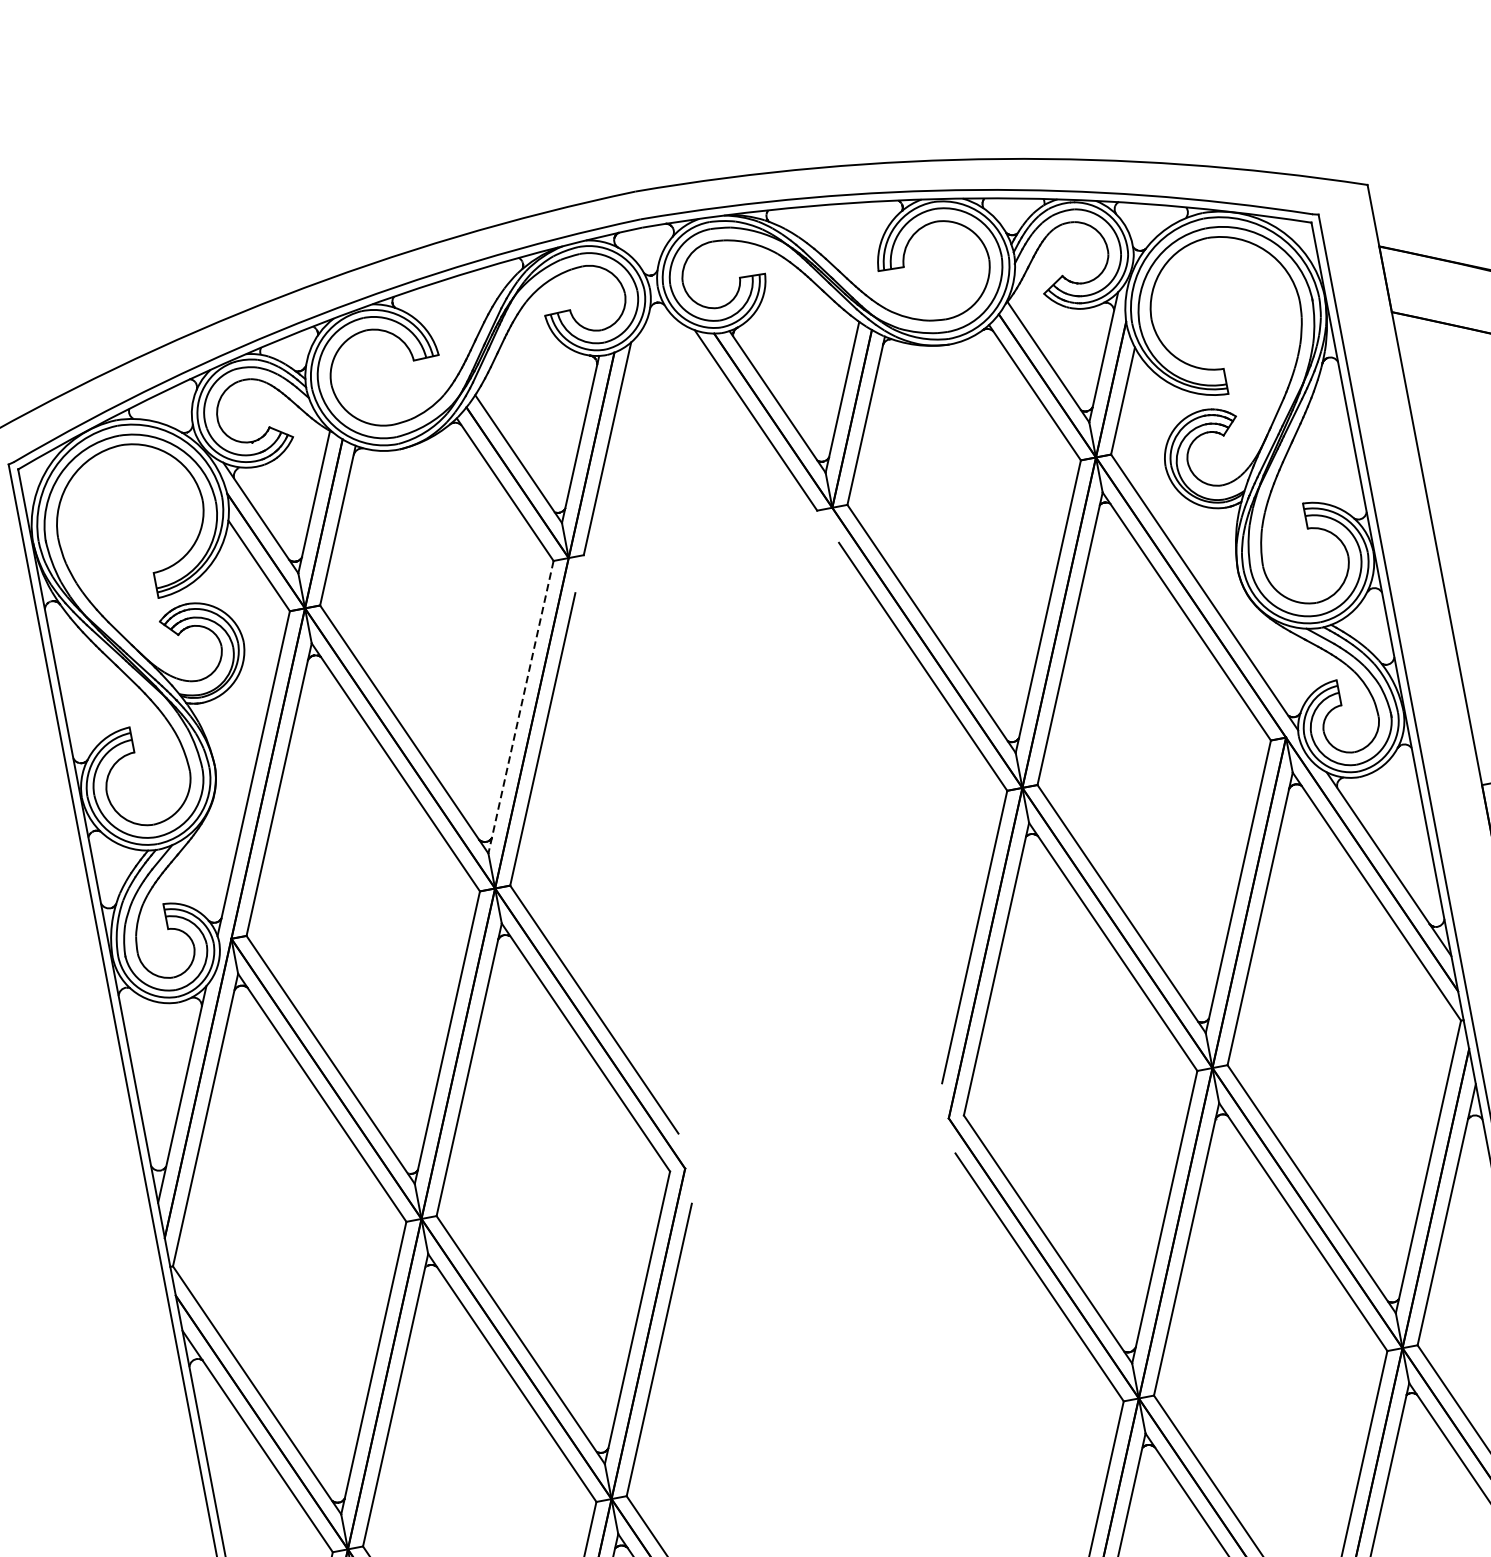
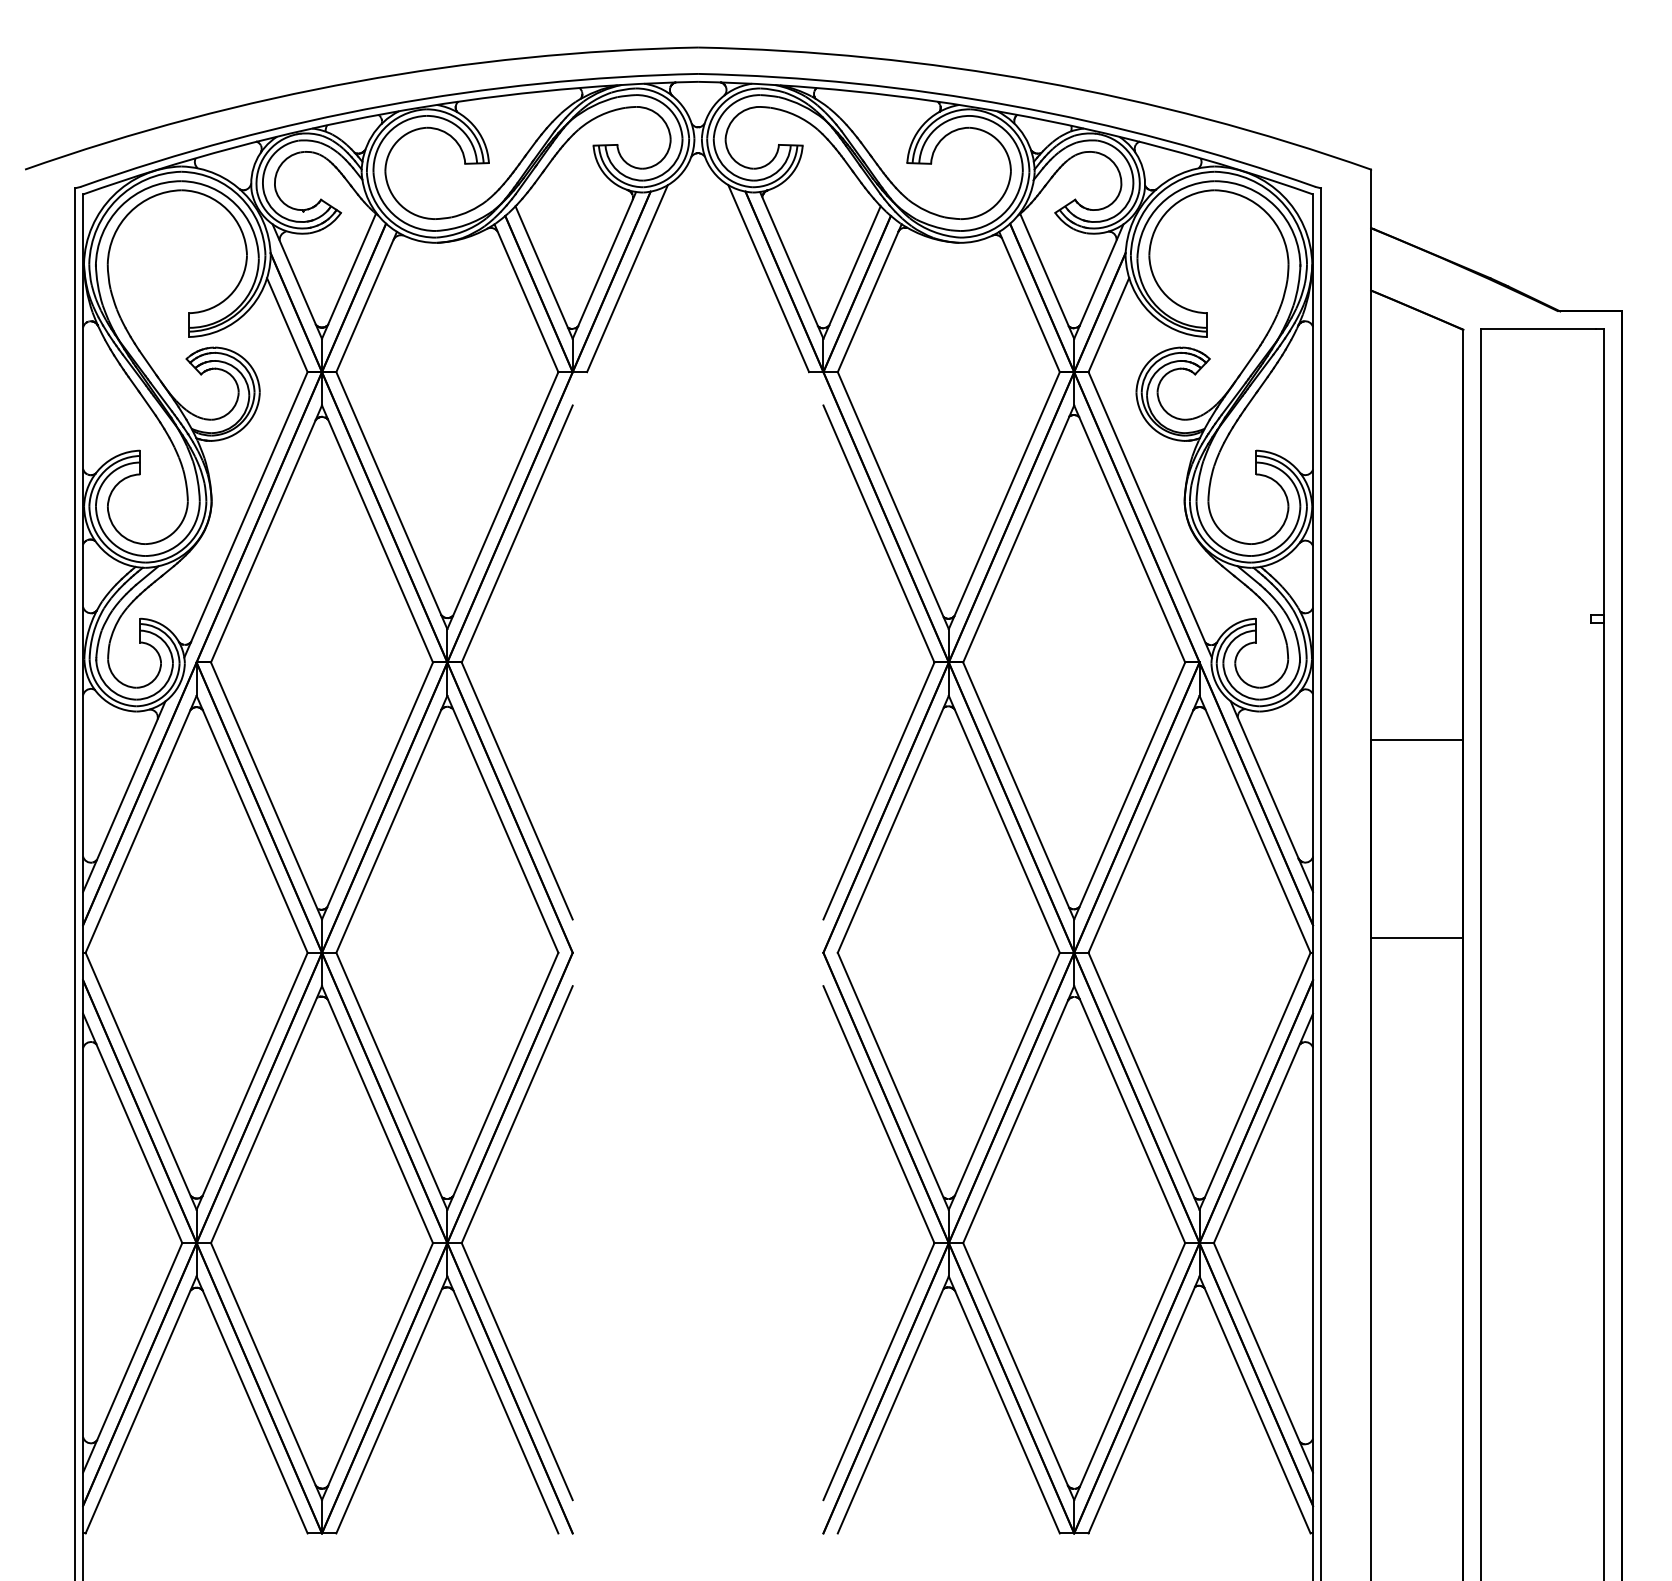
line: (520, 707) -> (502, 500), dashed -> solid

